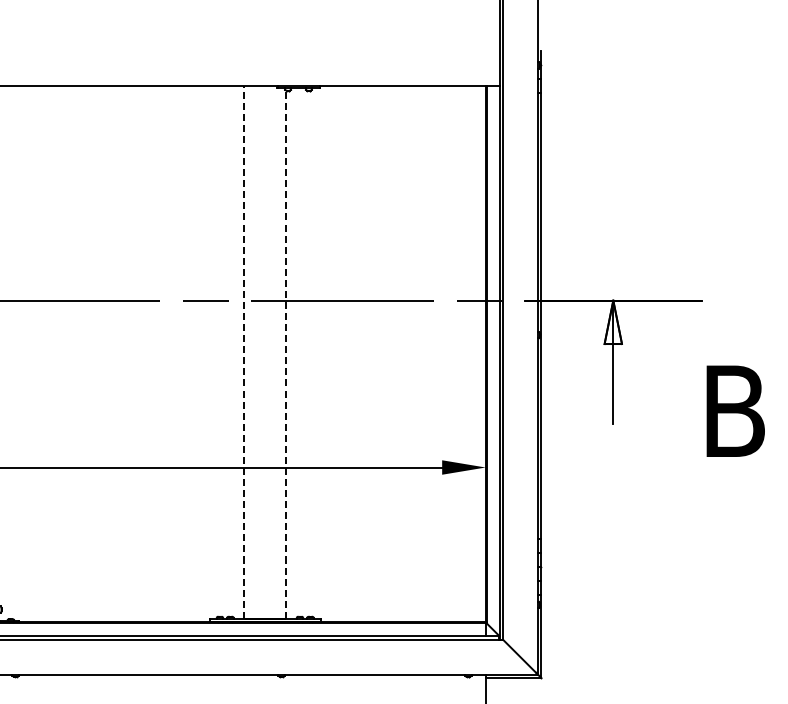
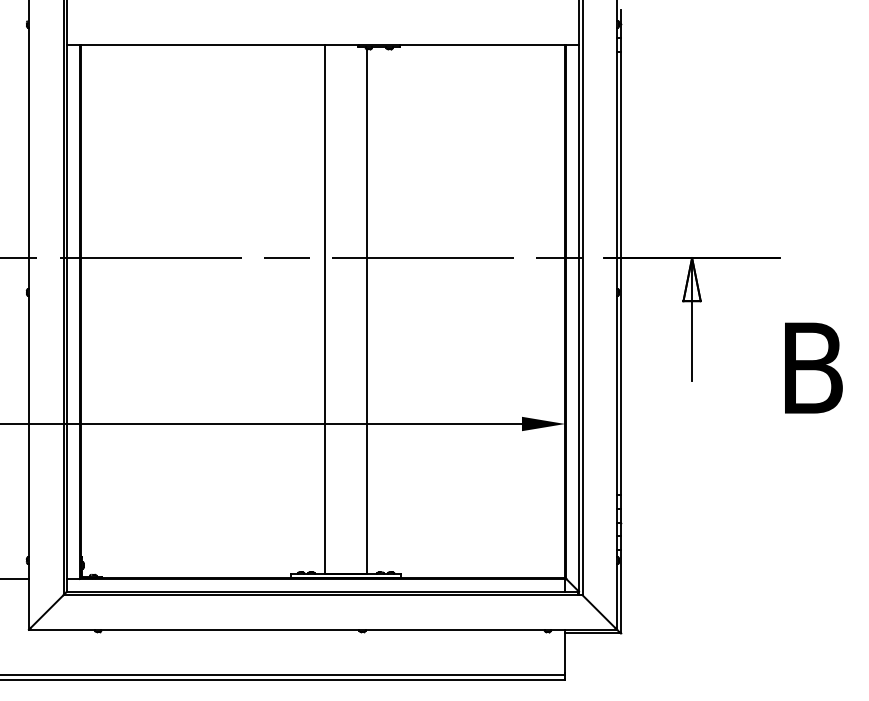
line: (244, 352) -> (325, 309), dashed -> solid
line: (285, 354) -> (366, 311), dashed -> solid

